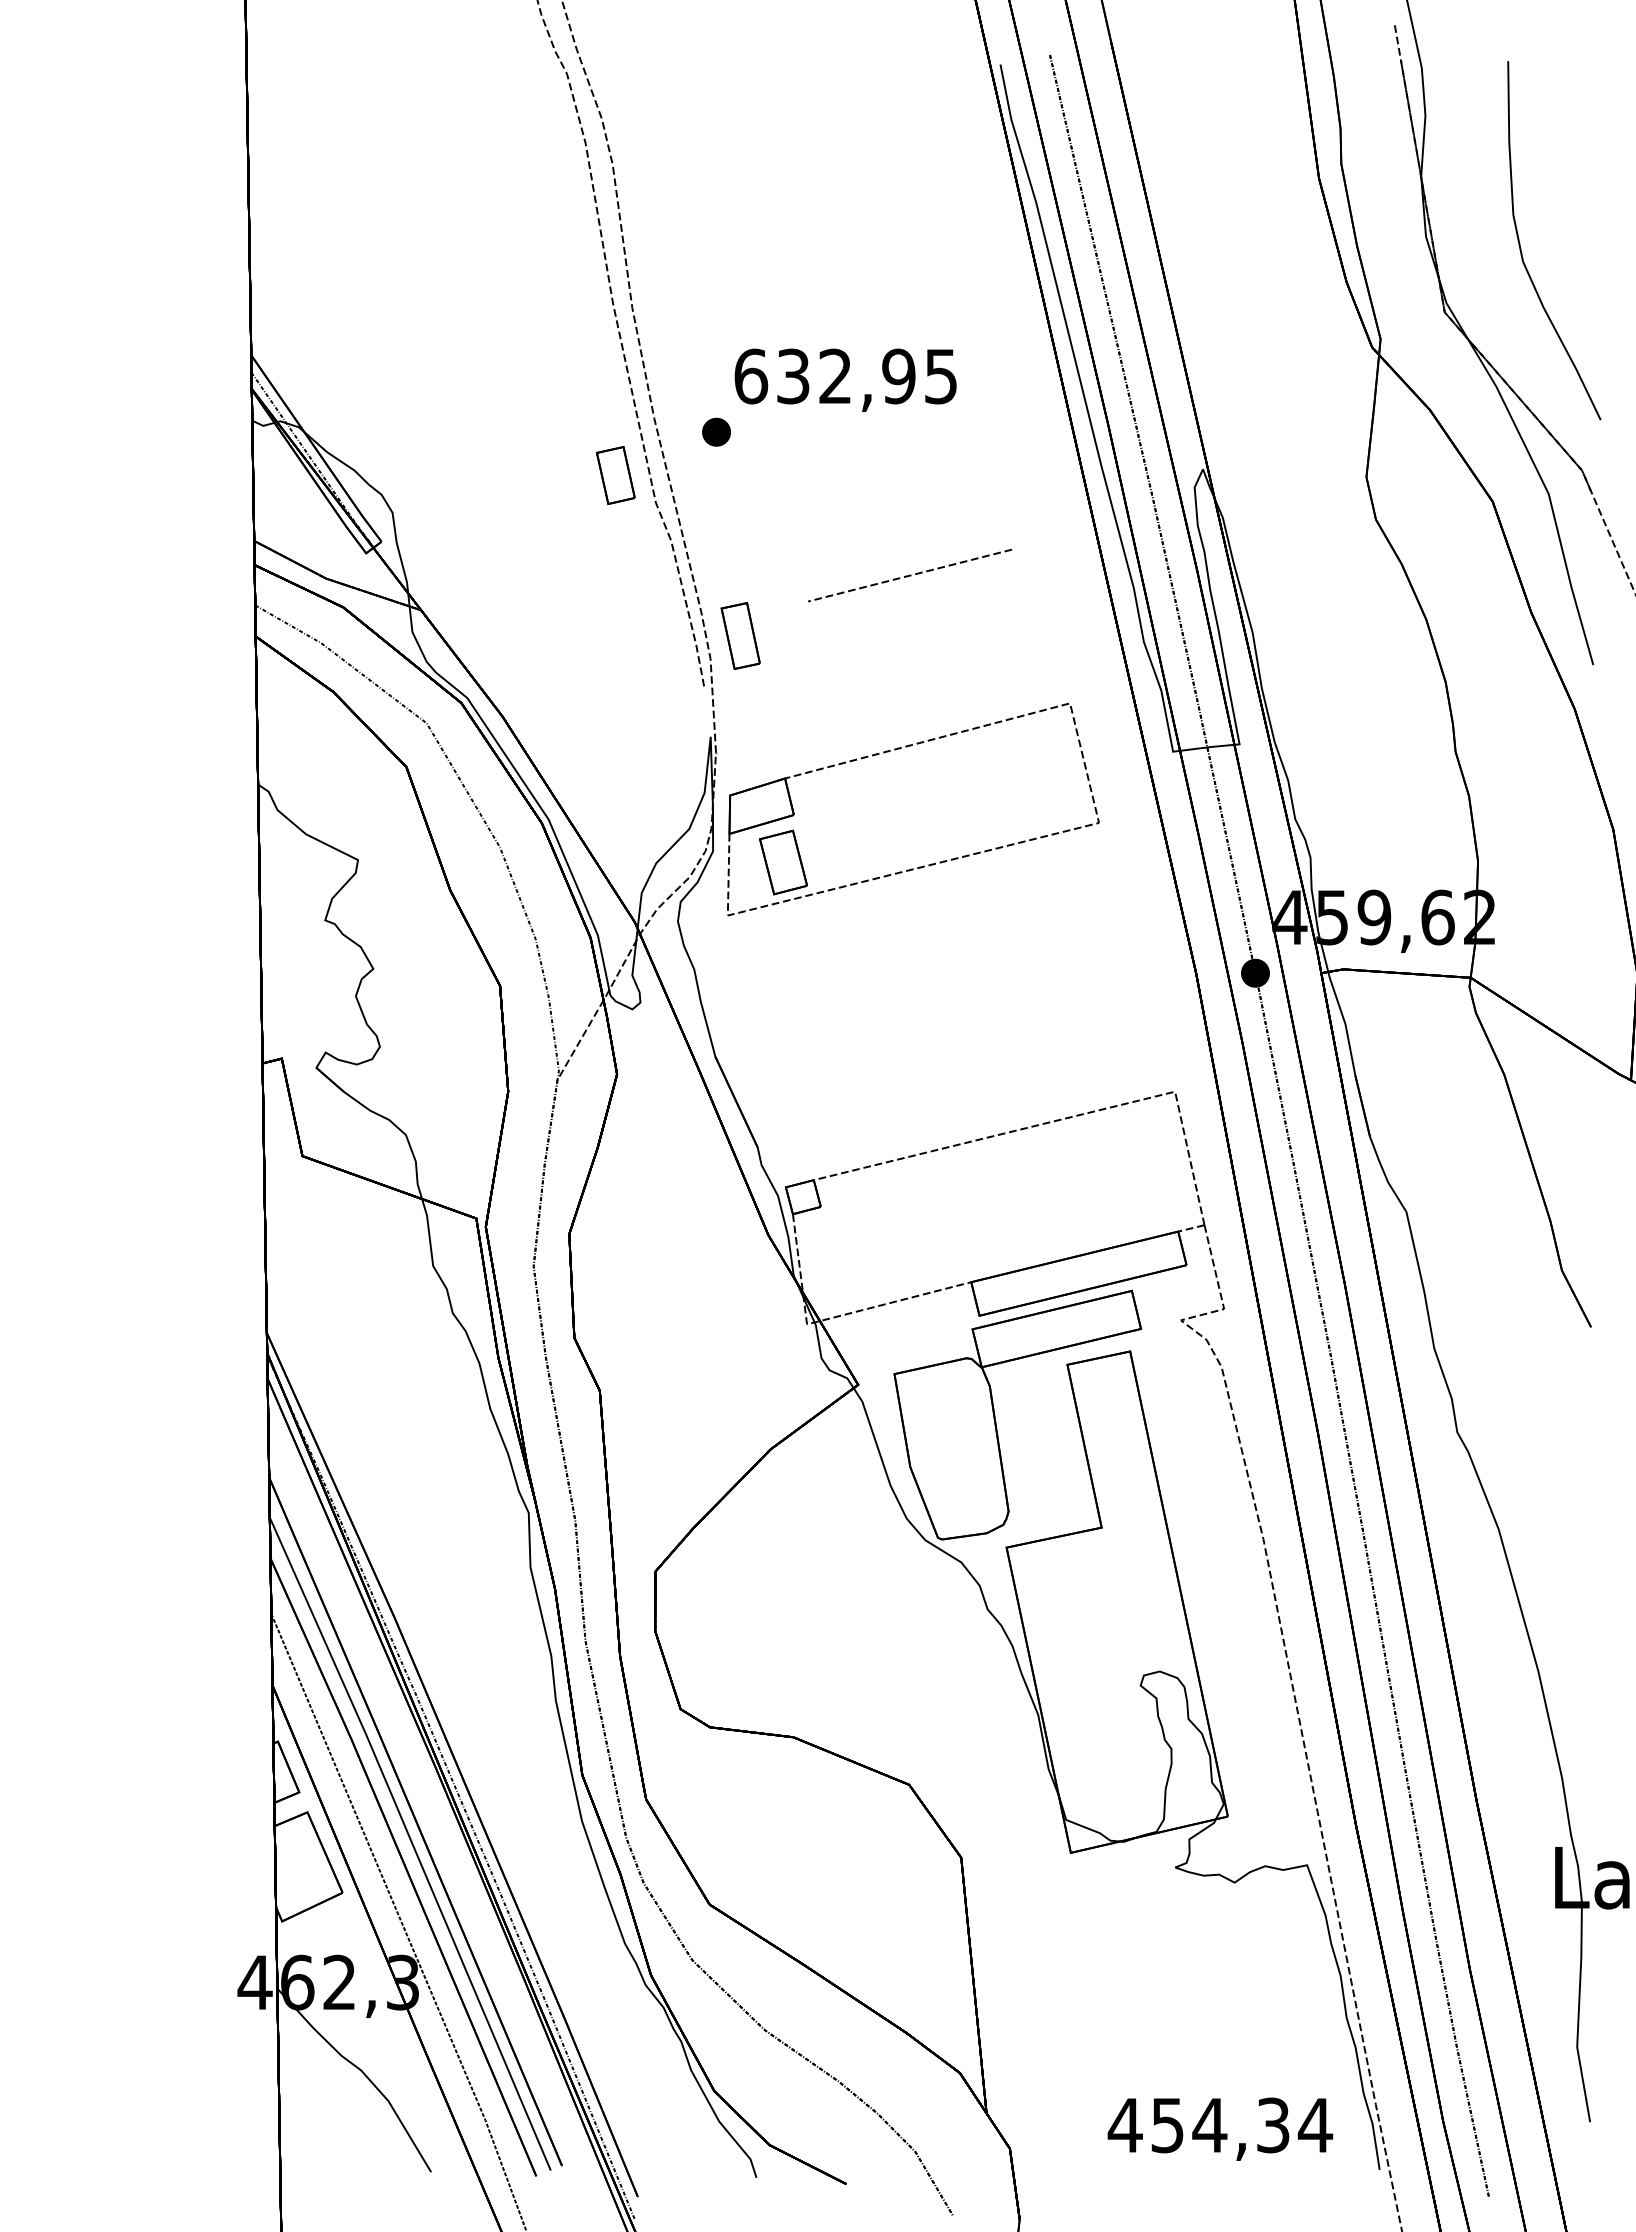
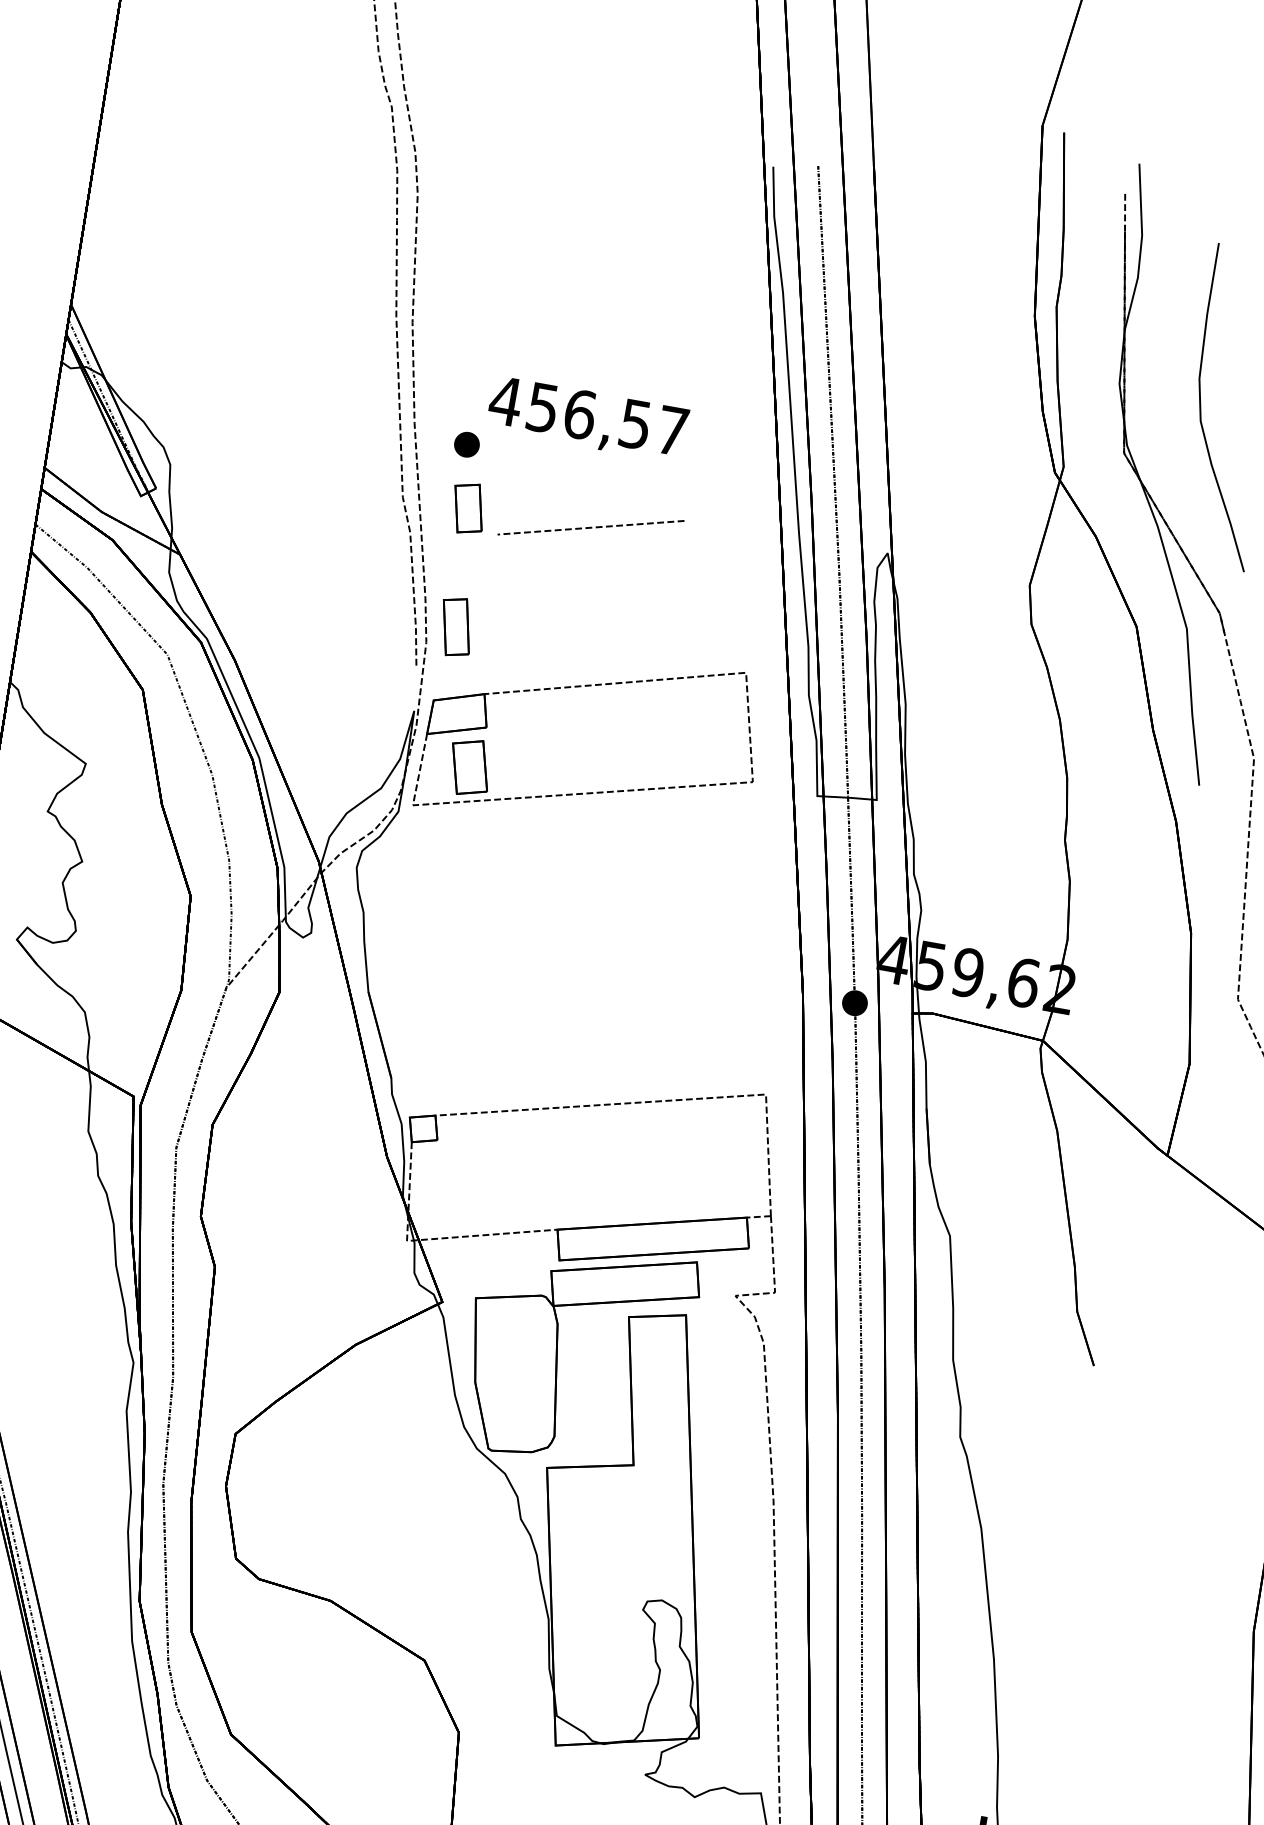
text: (844, 376) -> (587, 415), 632,95 -> 456,57
part: (615, 475) -> (468, 508), moved
line: (910, 575) -> (591, 527), moved
part: (923, 865) -> (592, 792), moved

